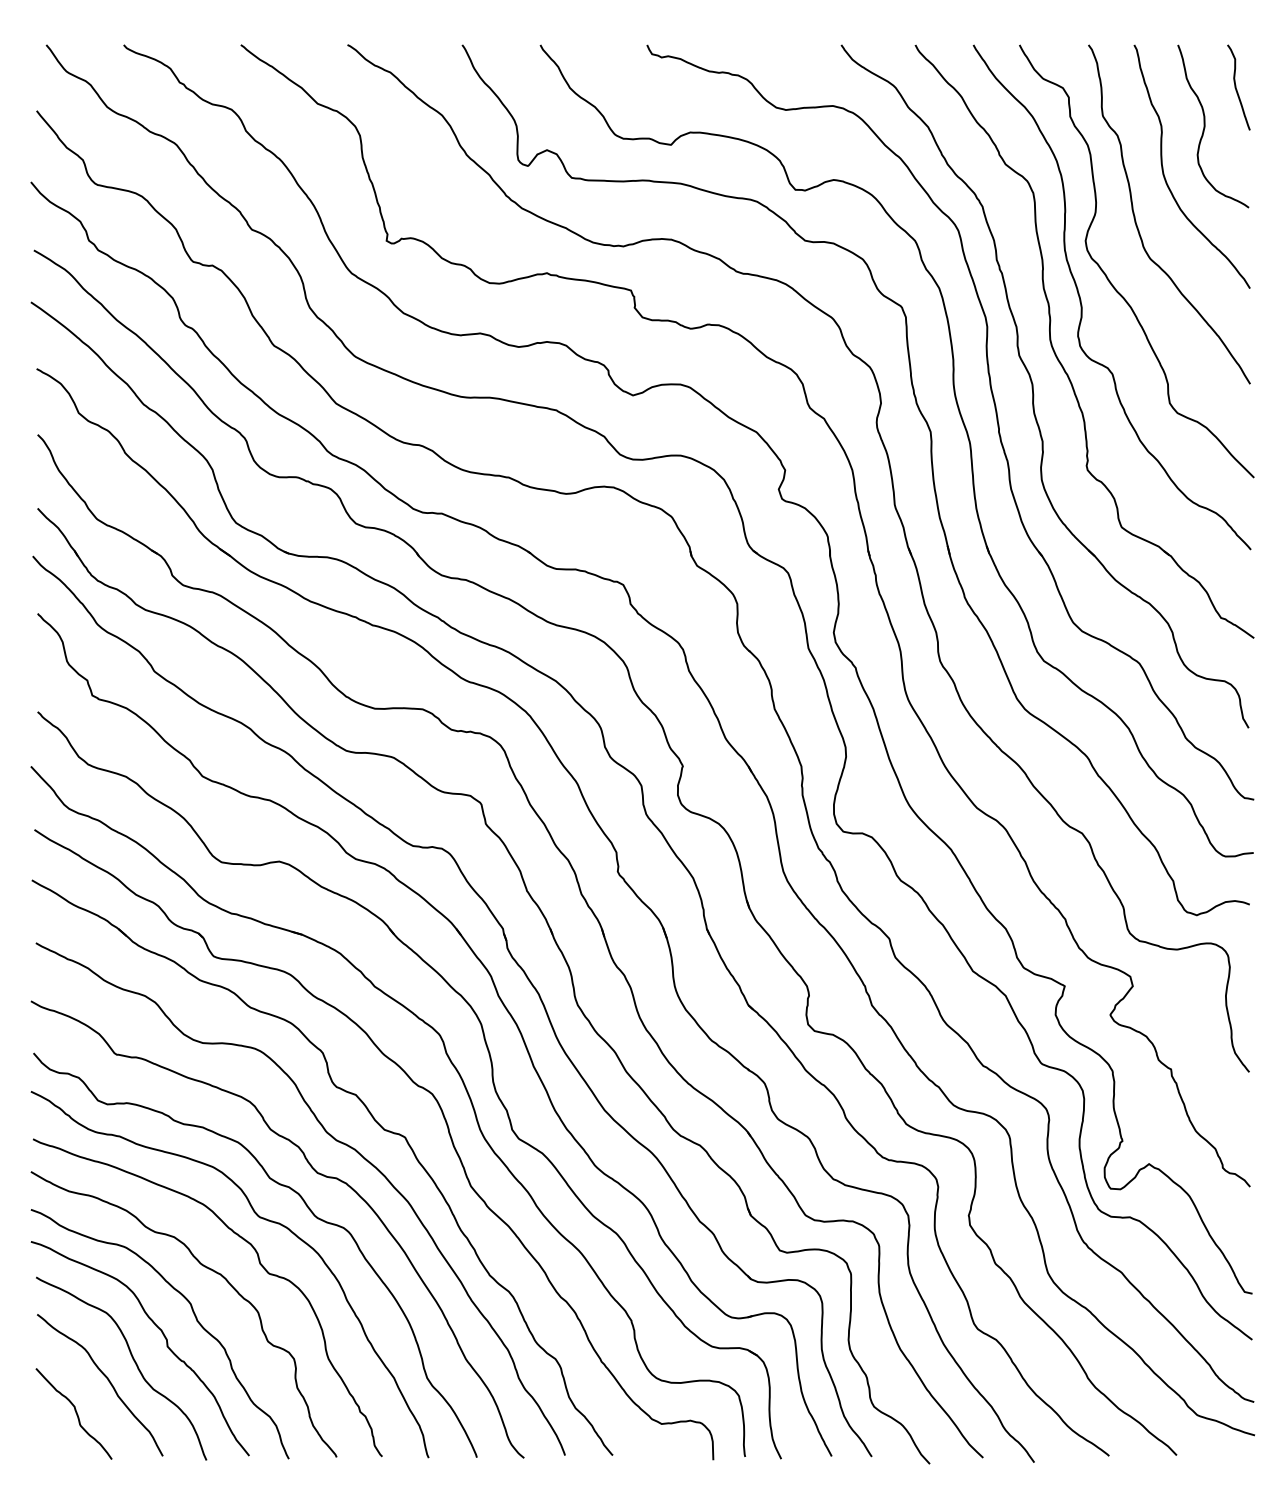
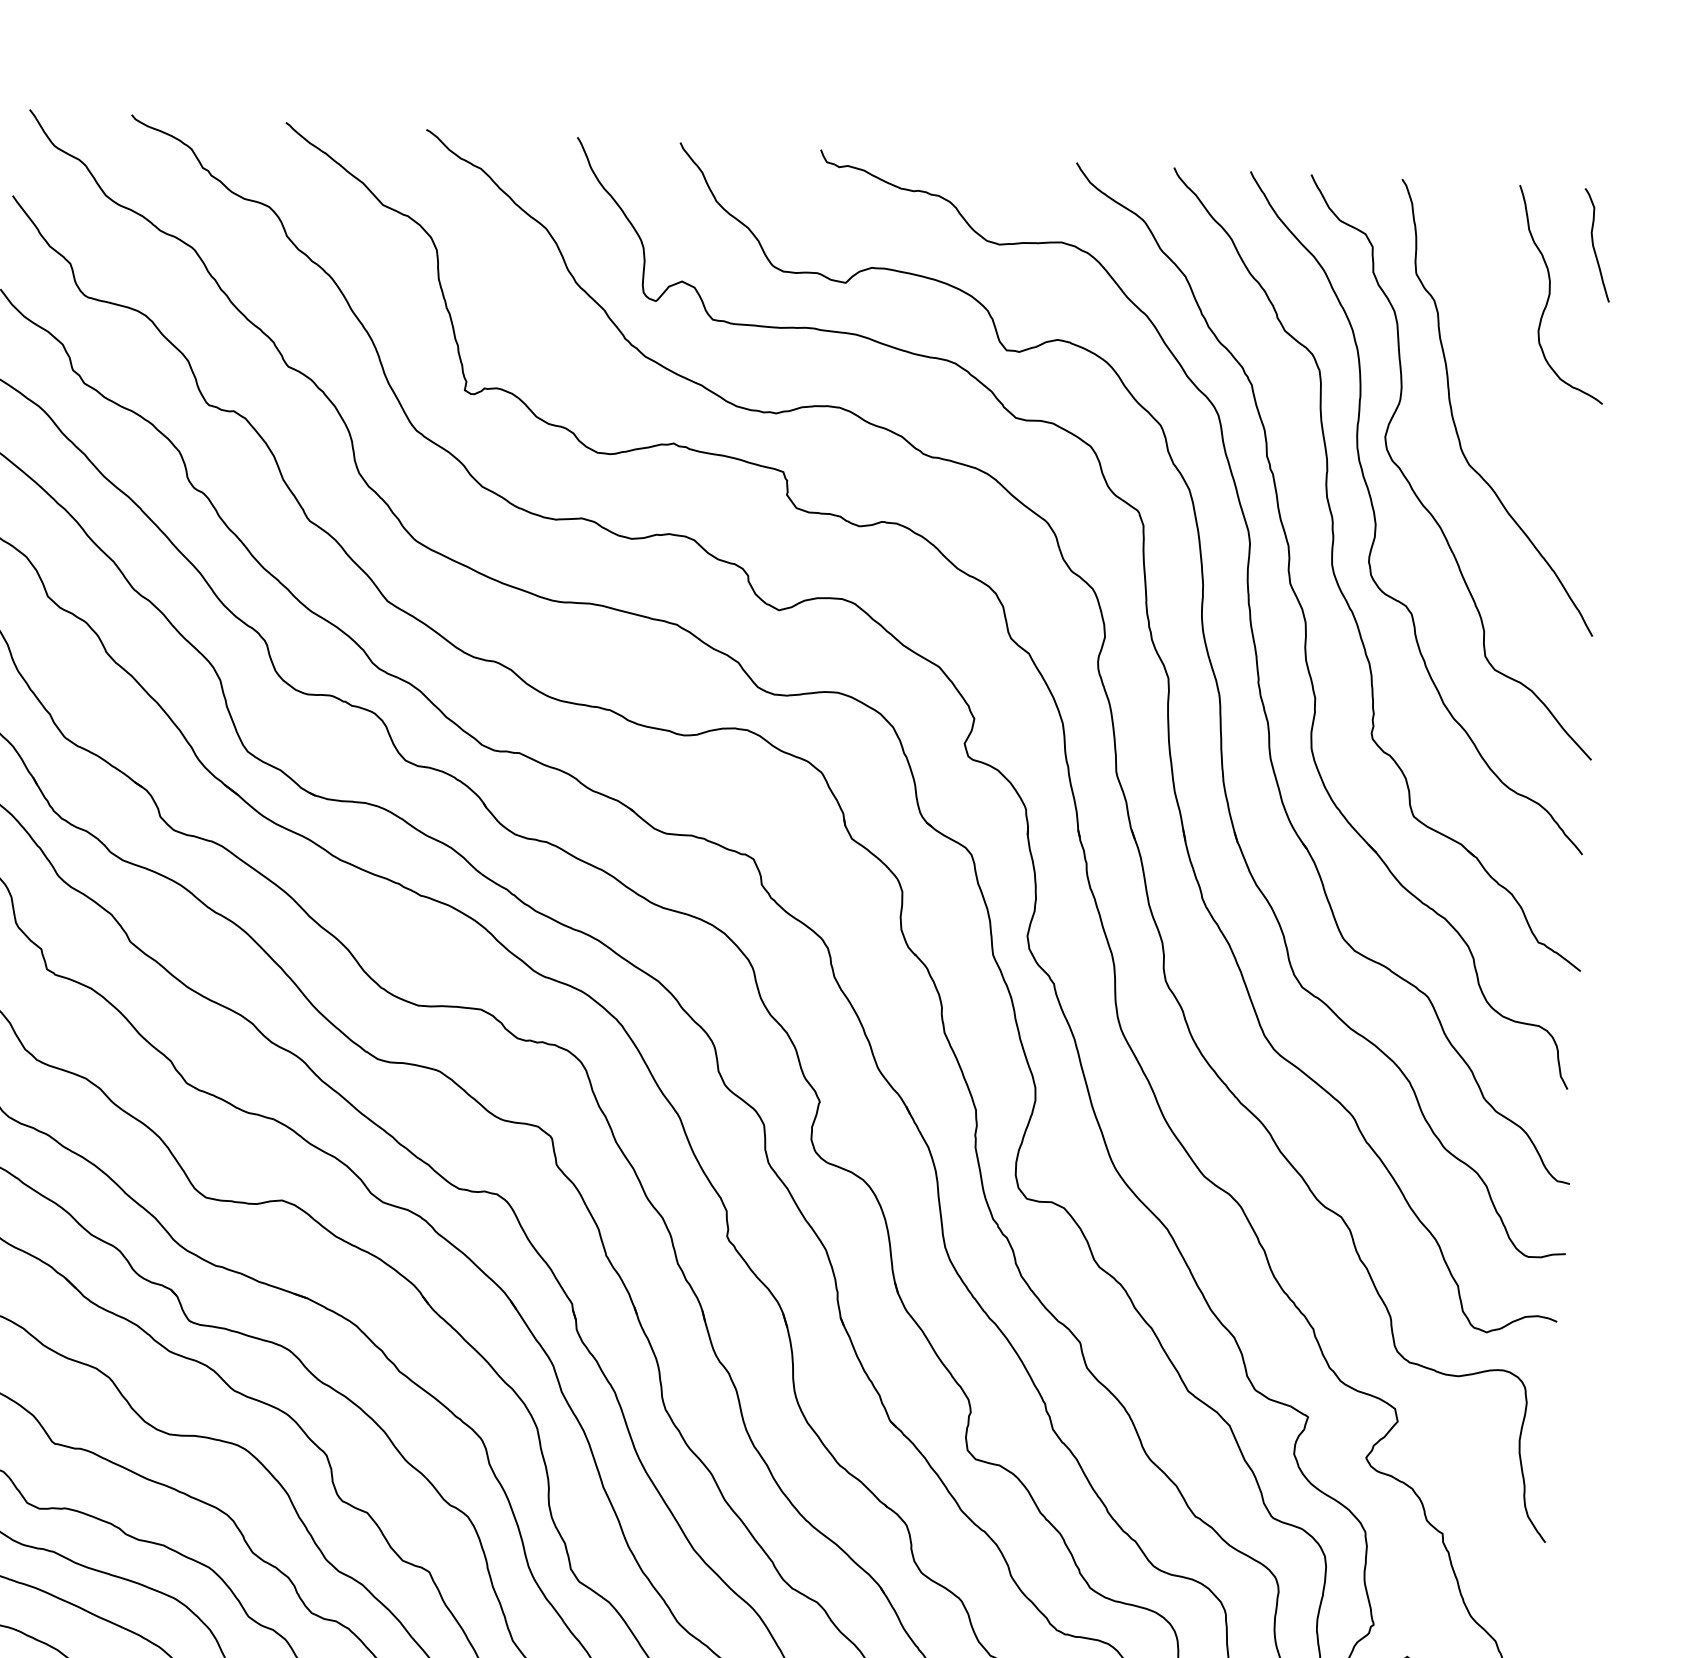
curve: (1165, 176) -> (1494, 357), removed

